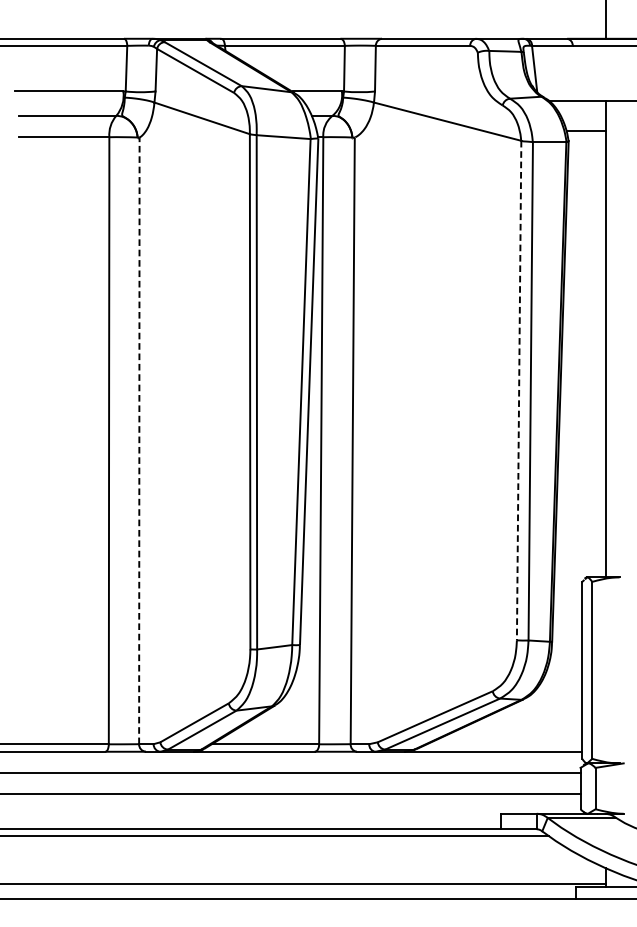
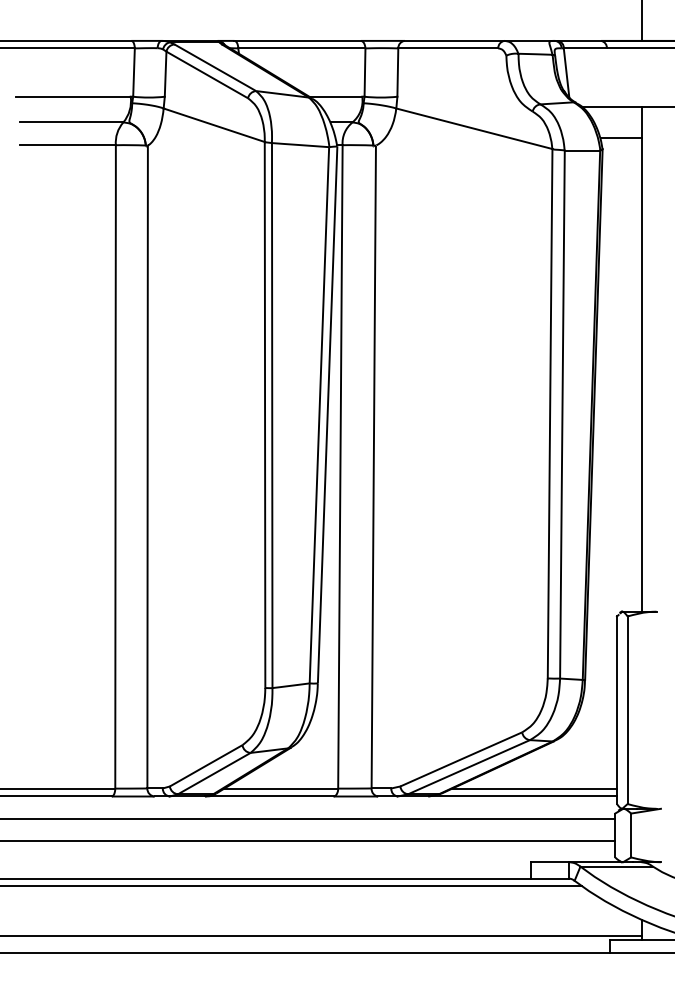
line: (519, 390) -> (550, 413), dashed -> solid
line: (139, 441) -> (147, 467), dashed -> solid
line: (504, 744) -> (534, 788), added

